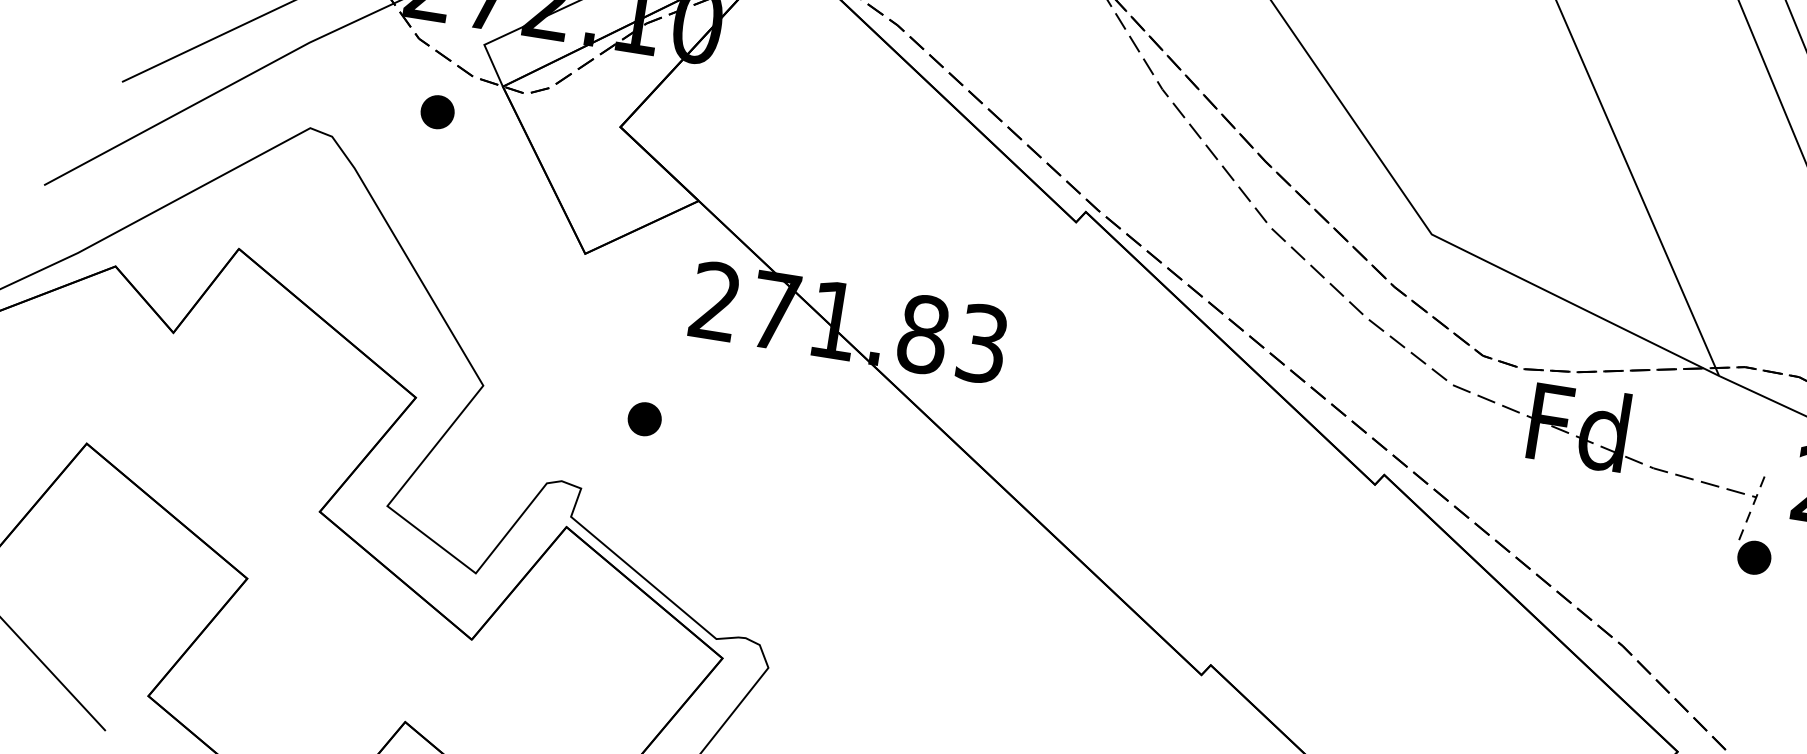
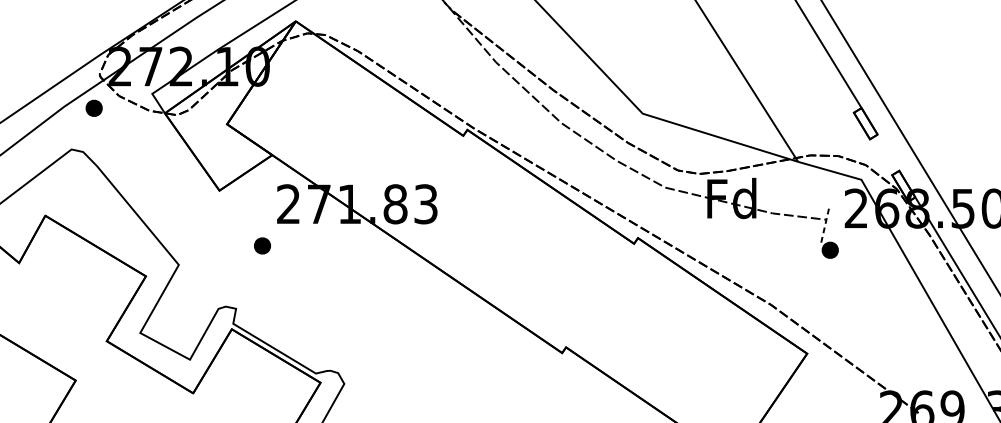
part: (436, 110) -> (93, 107), moved
part: (644, 418) -> (262, 245), moved

